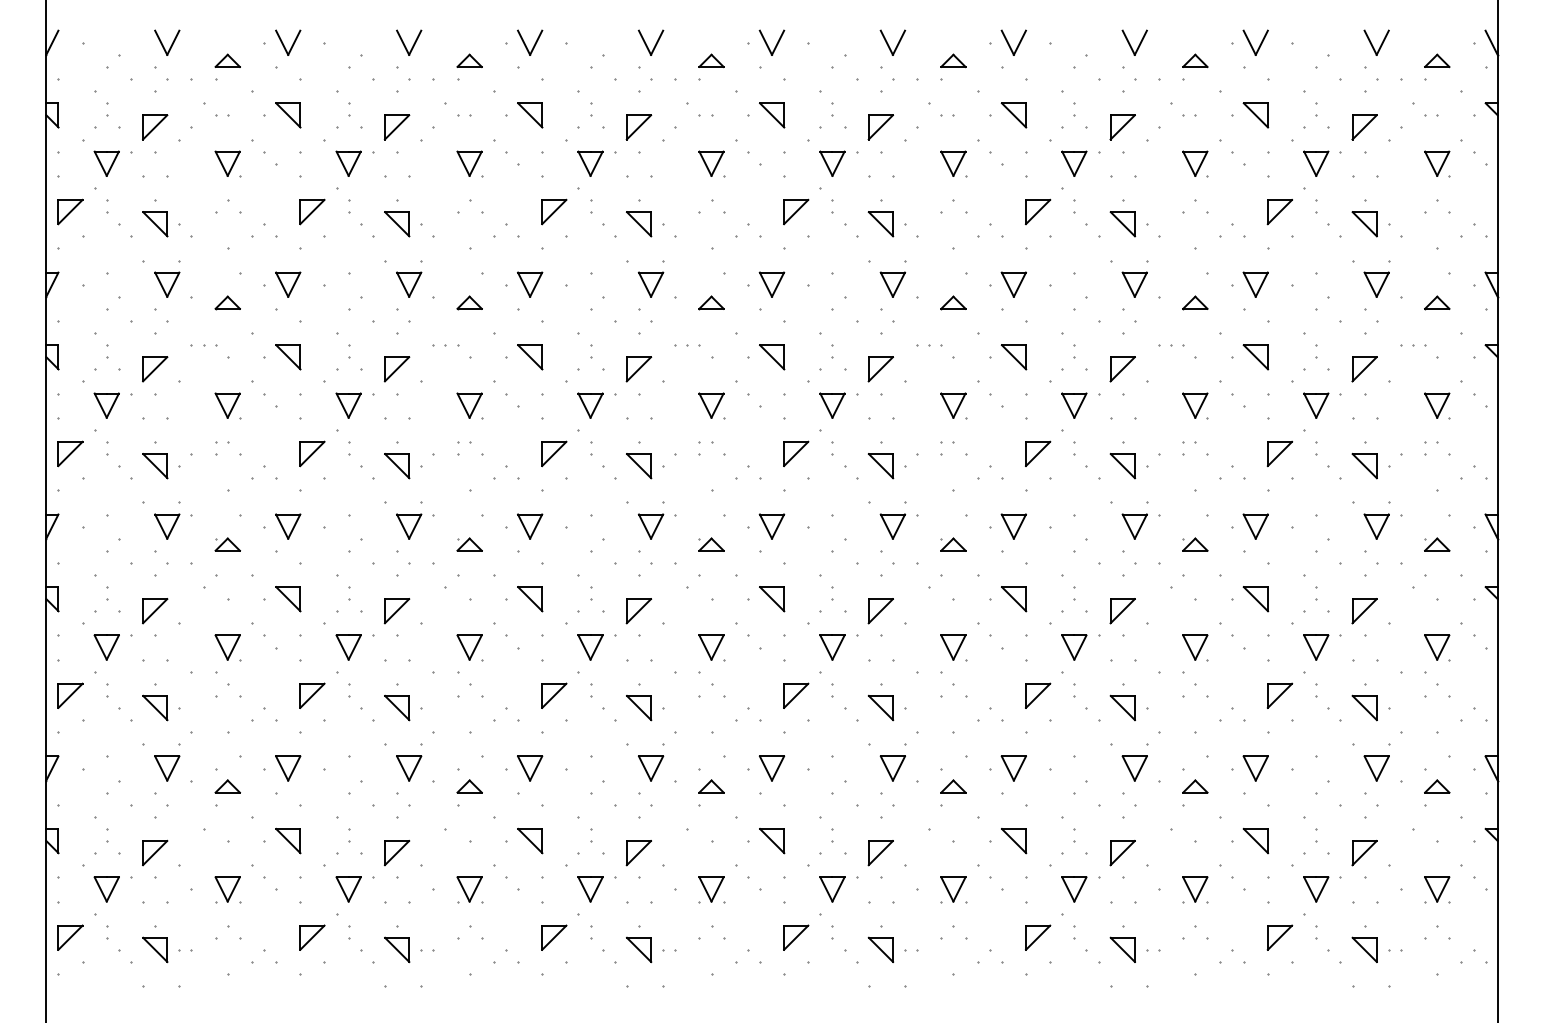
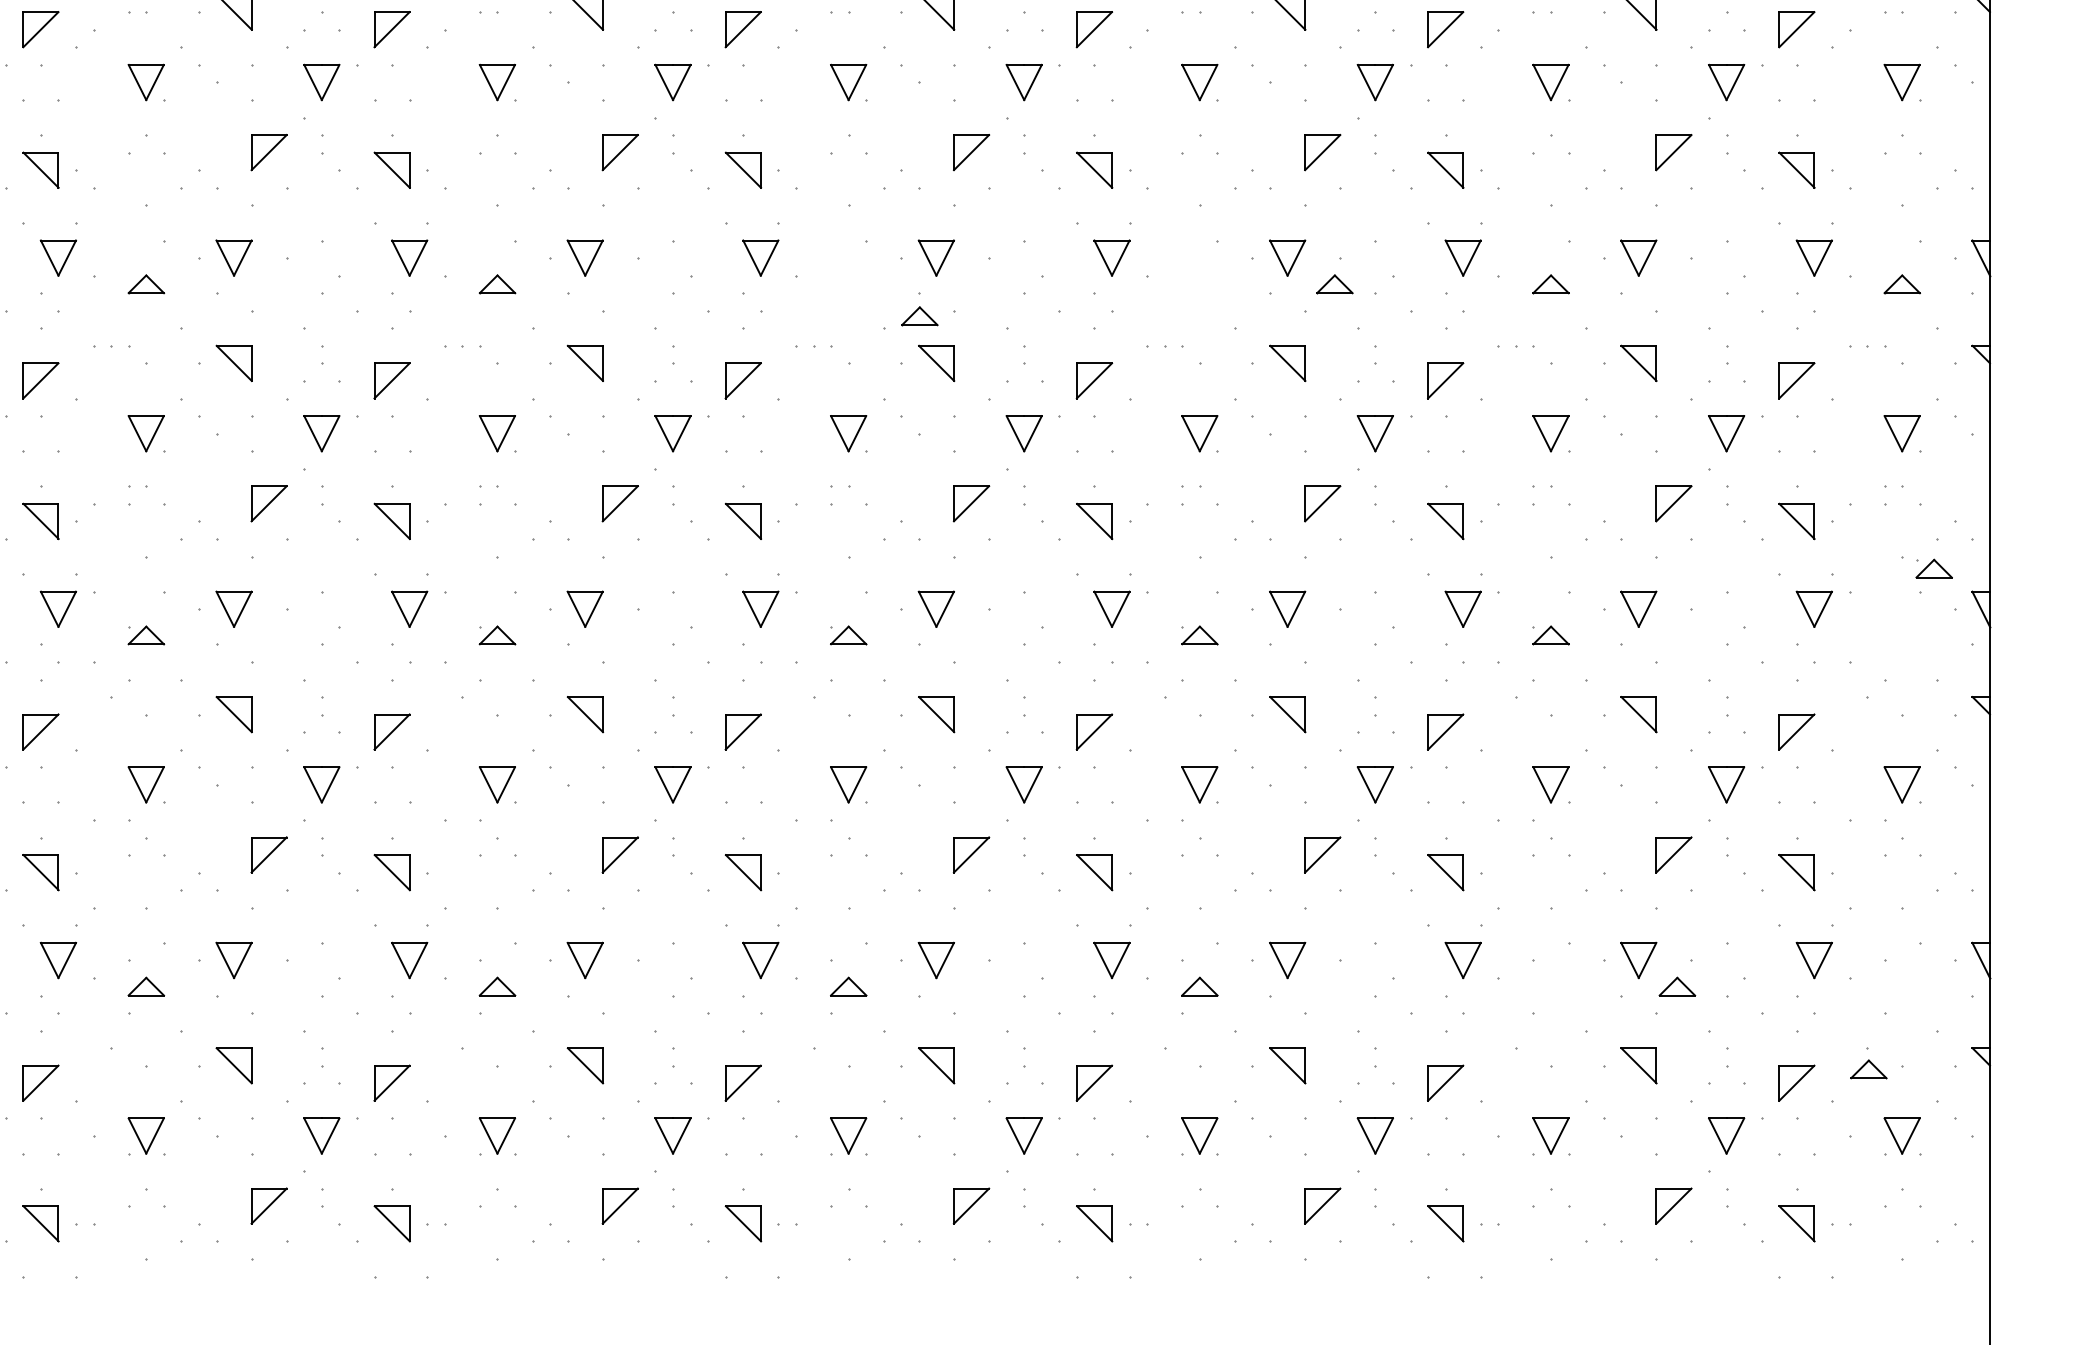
part: (711, 302) -> (919, 315), moved
part: (953, 302) -> (1334, 283), moved
part: (1437, 544) -> (1934, 568), moved
part: (1195, 786) -> (1677, 986), moved
part: (1437, 786) -> (1869, 1069), moved

